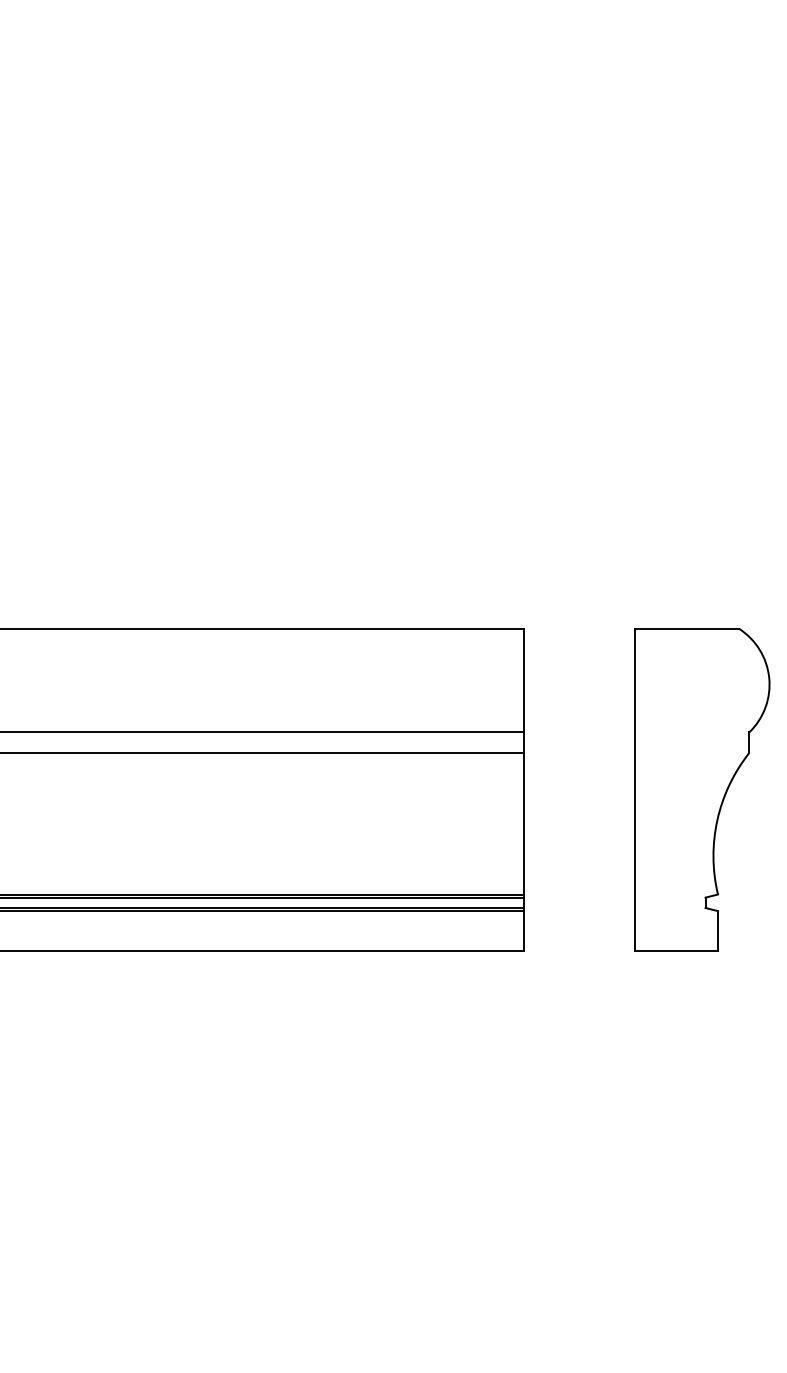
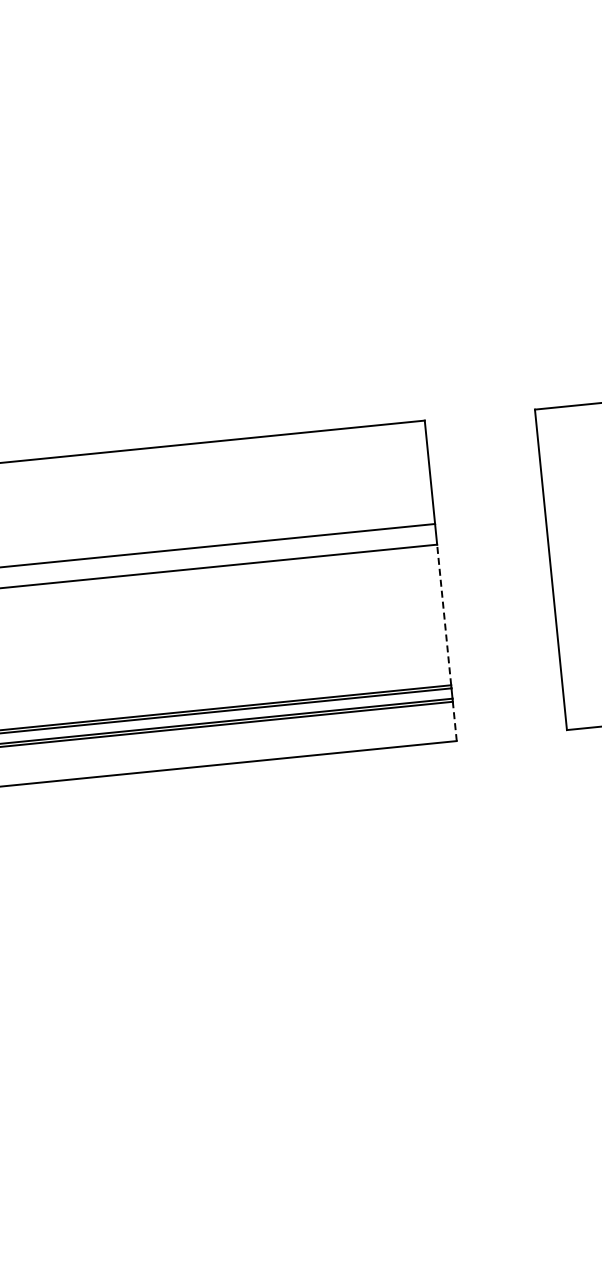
line: (524, 823) -> (444, 614), solid -> dashed
line: (524, 930) -> (455, 721), solid -> dashed

